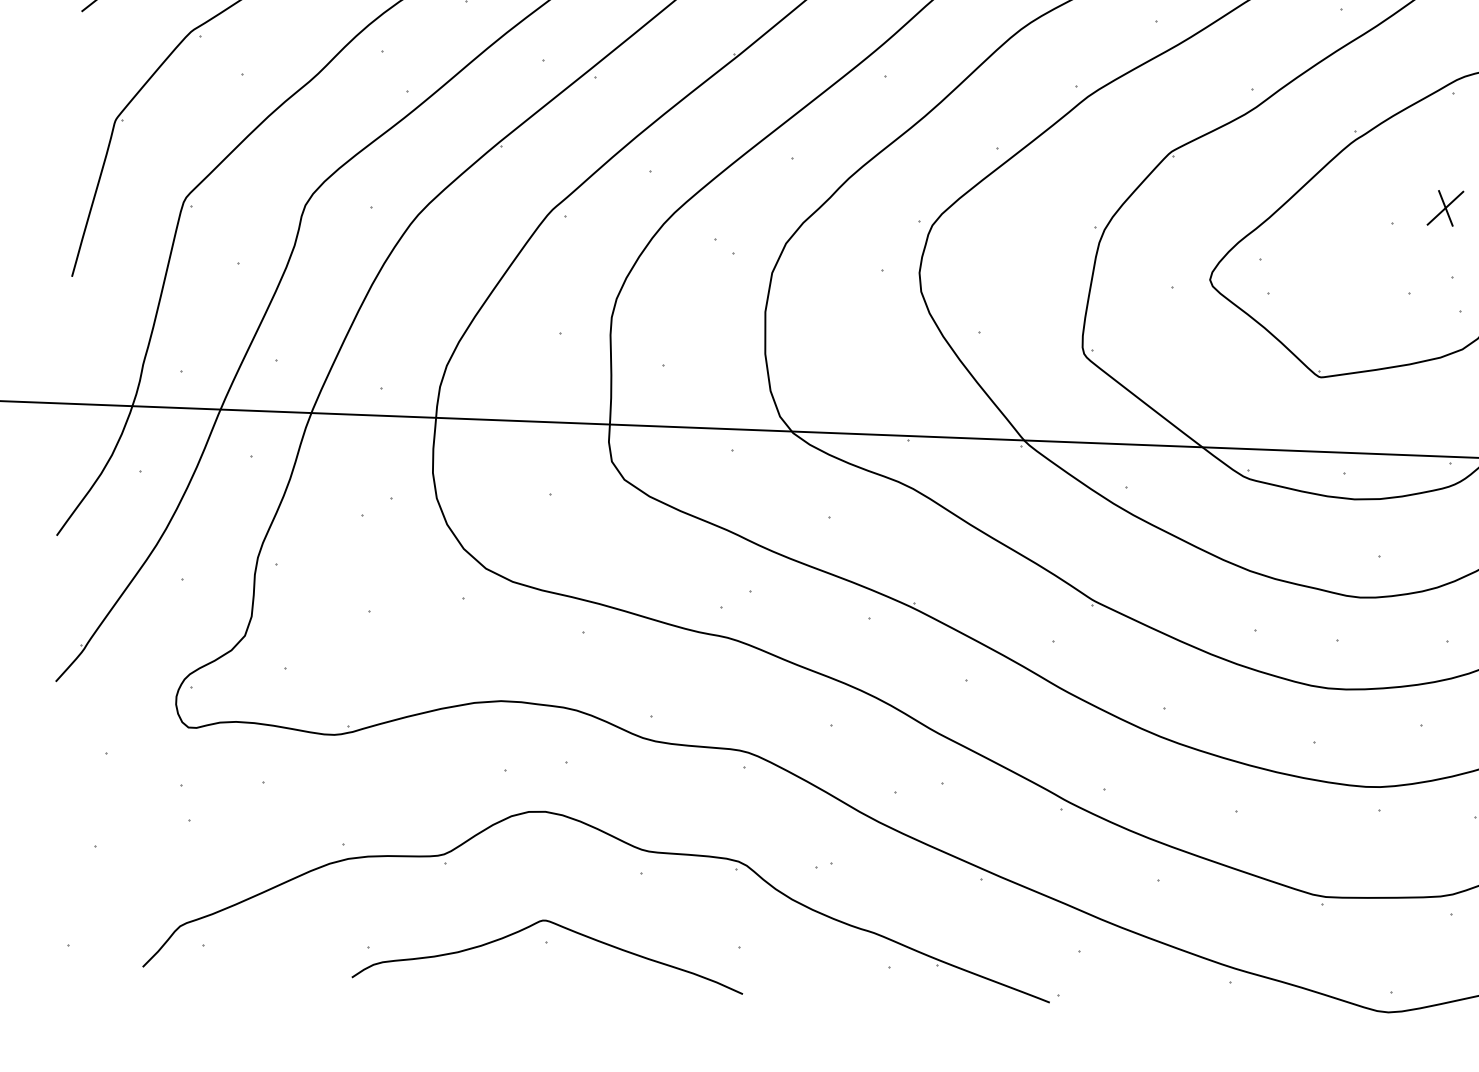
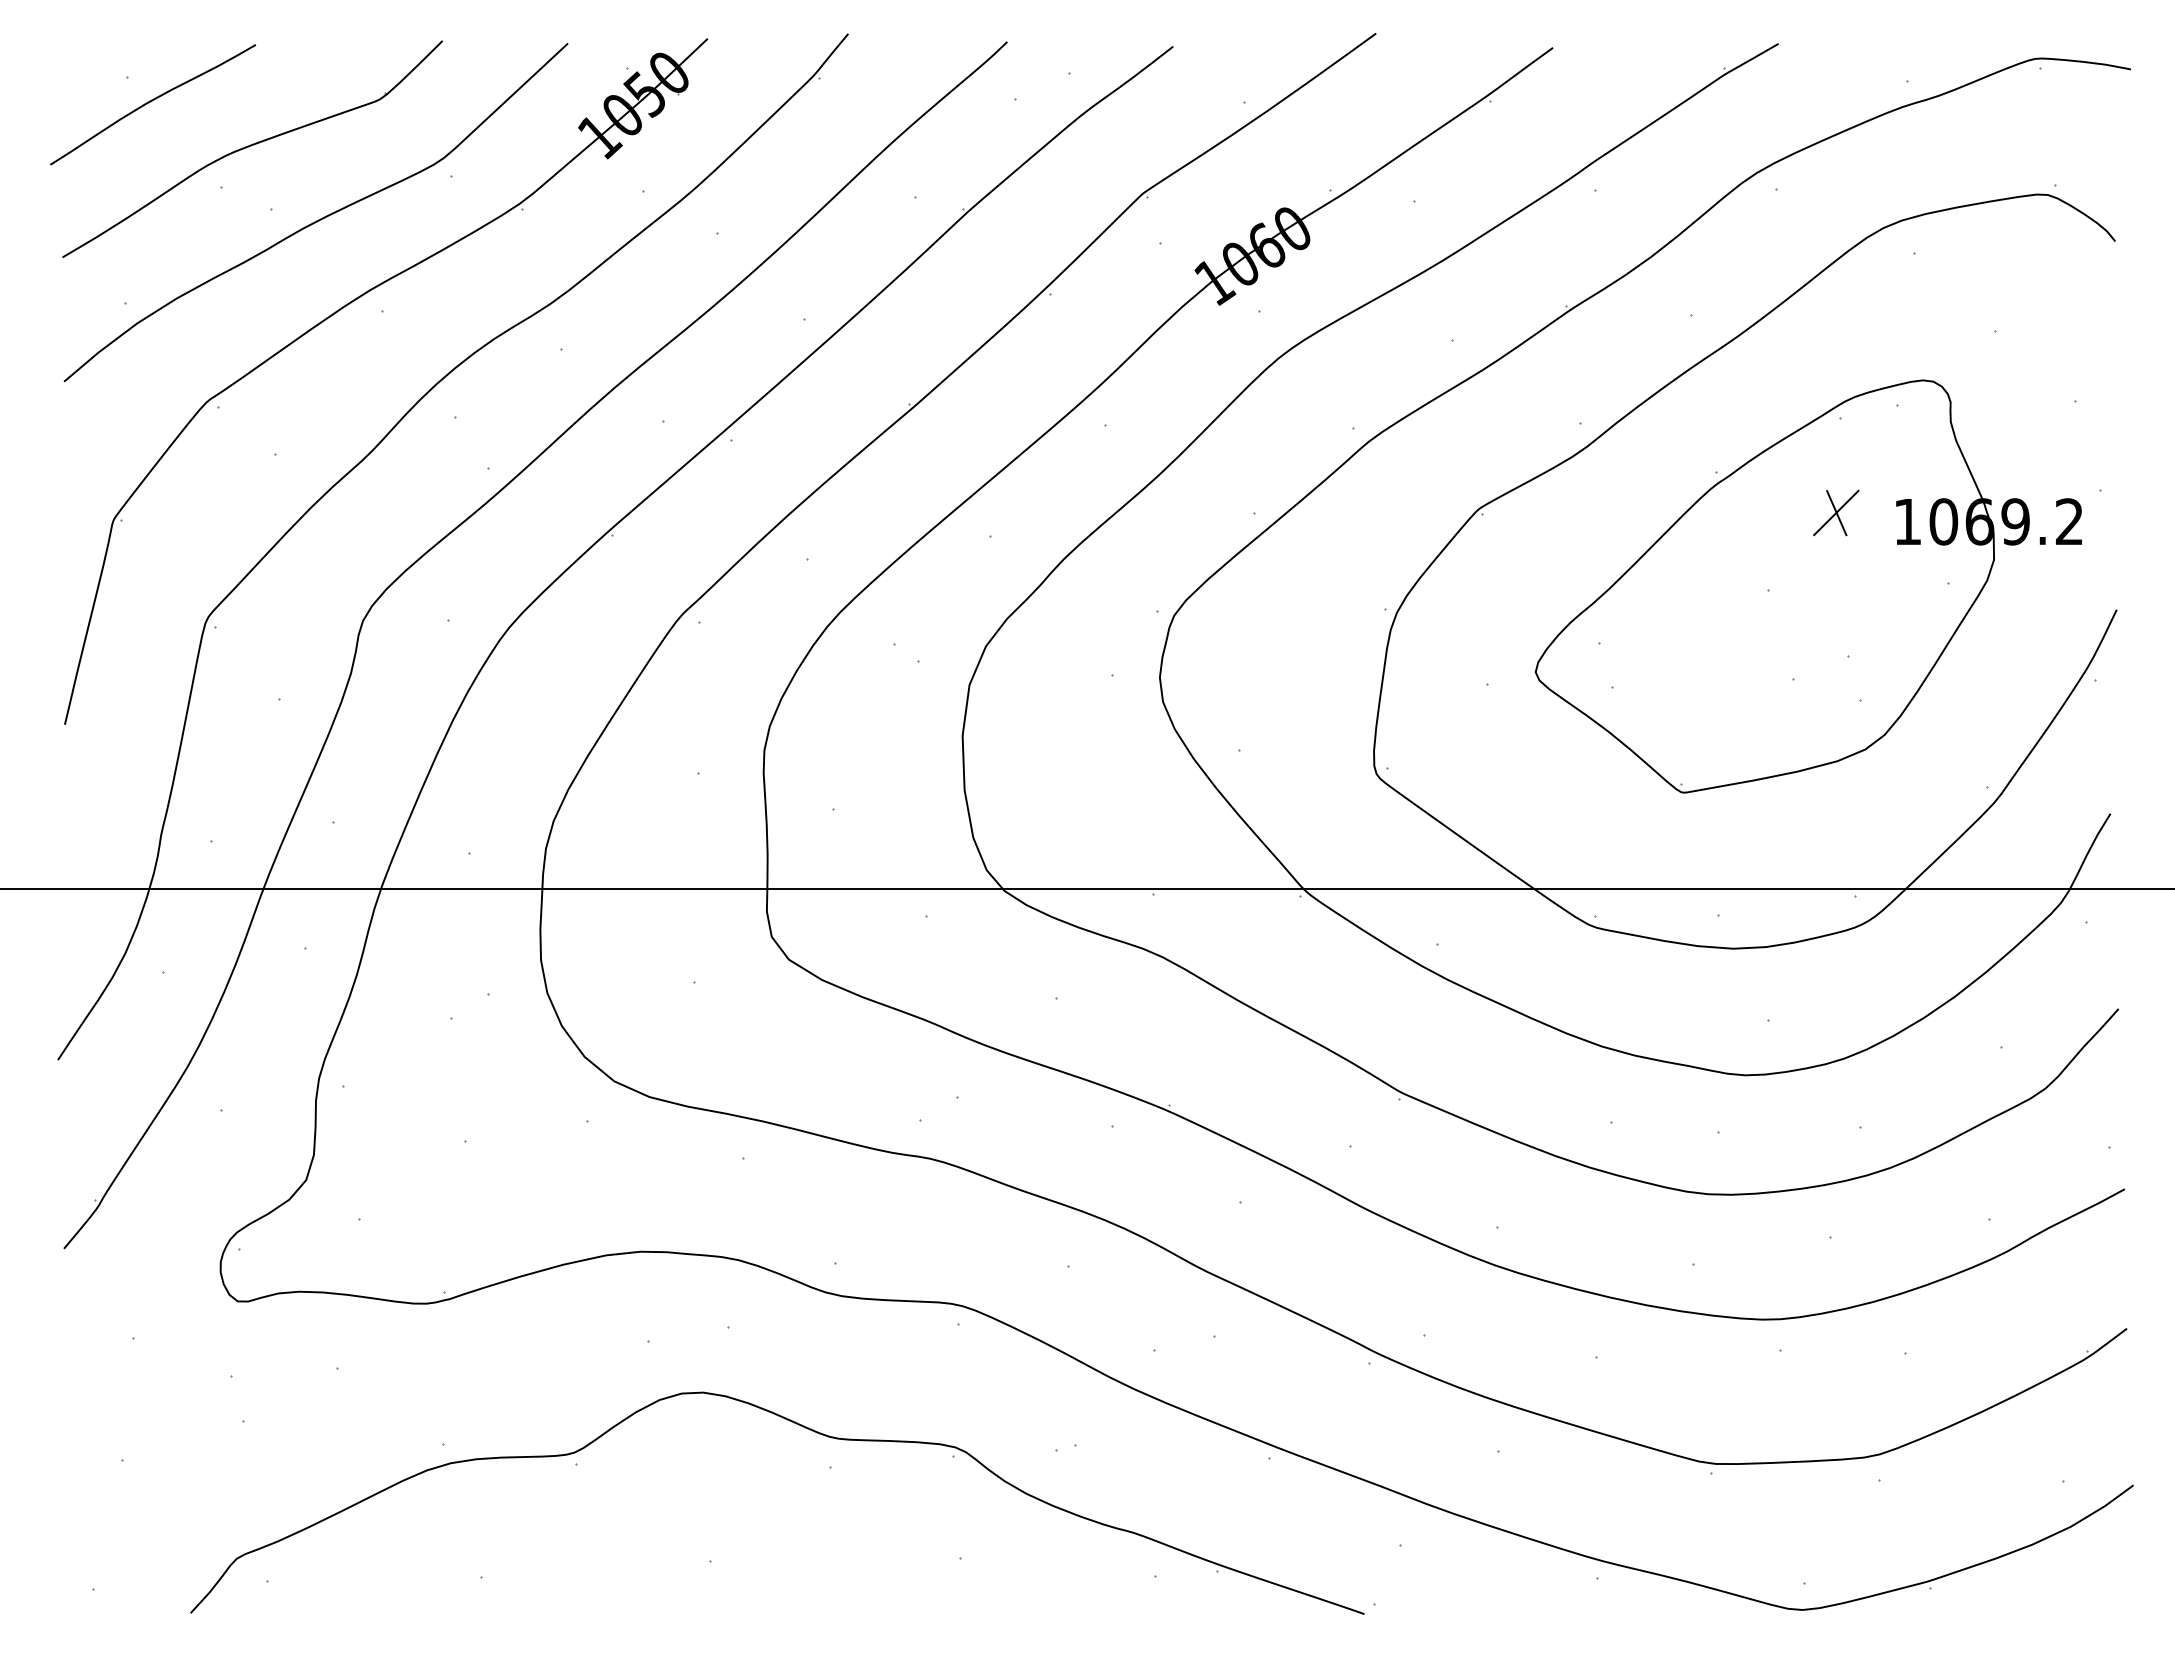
part: (1445, 207) -> (1836, 512), moved
curve: (562, 927) -> (730, 1541), removed

